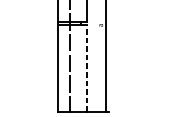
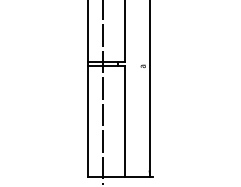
line: (87, 68) -> (125, 121), dashed -> solid

